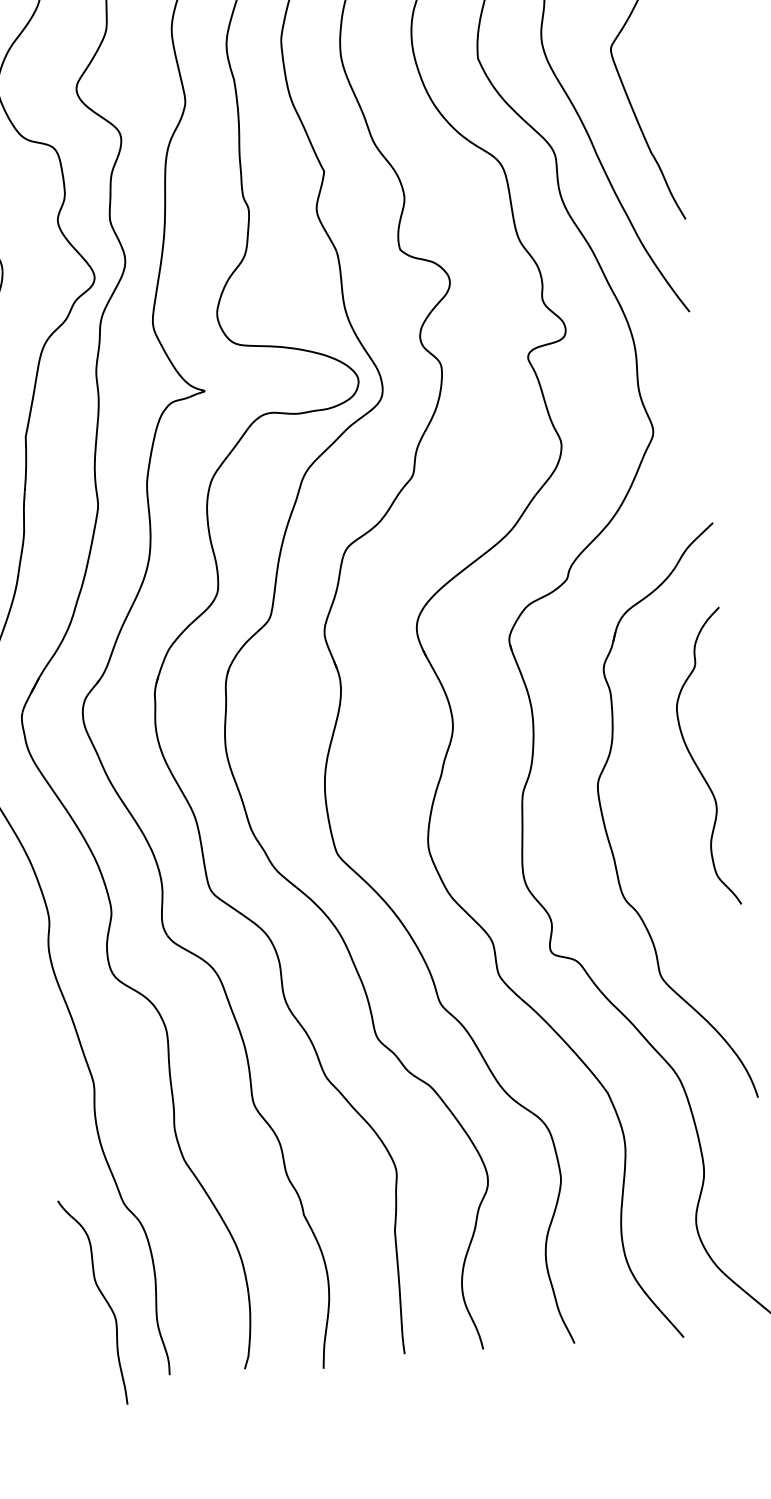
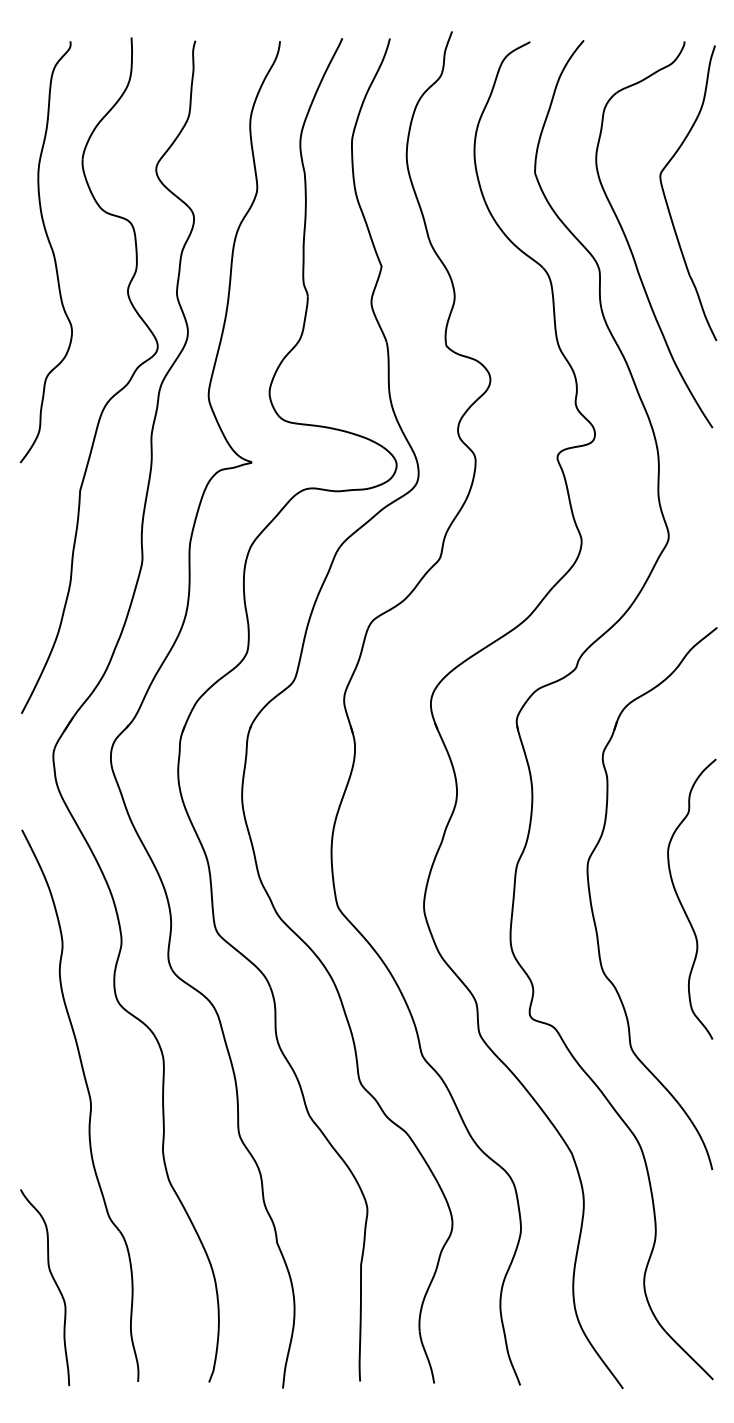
curve: (695, 762) -> (681, 902), moved
curve: (102, 1296) -> (54, 1282), moved

